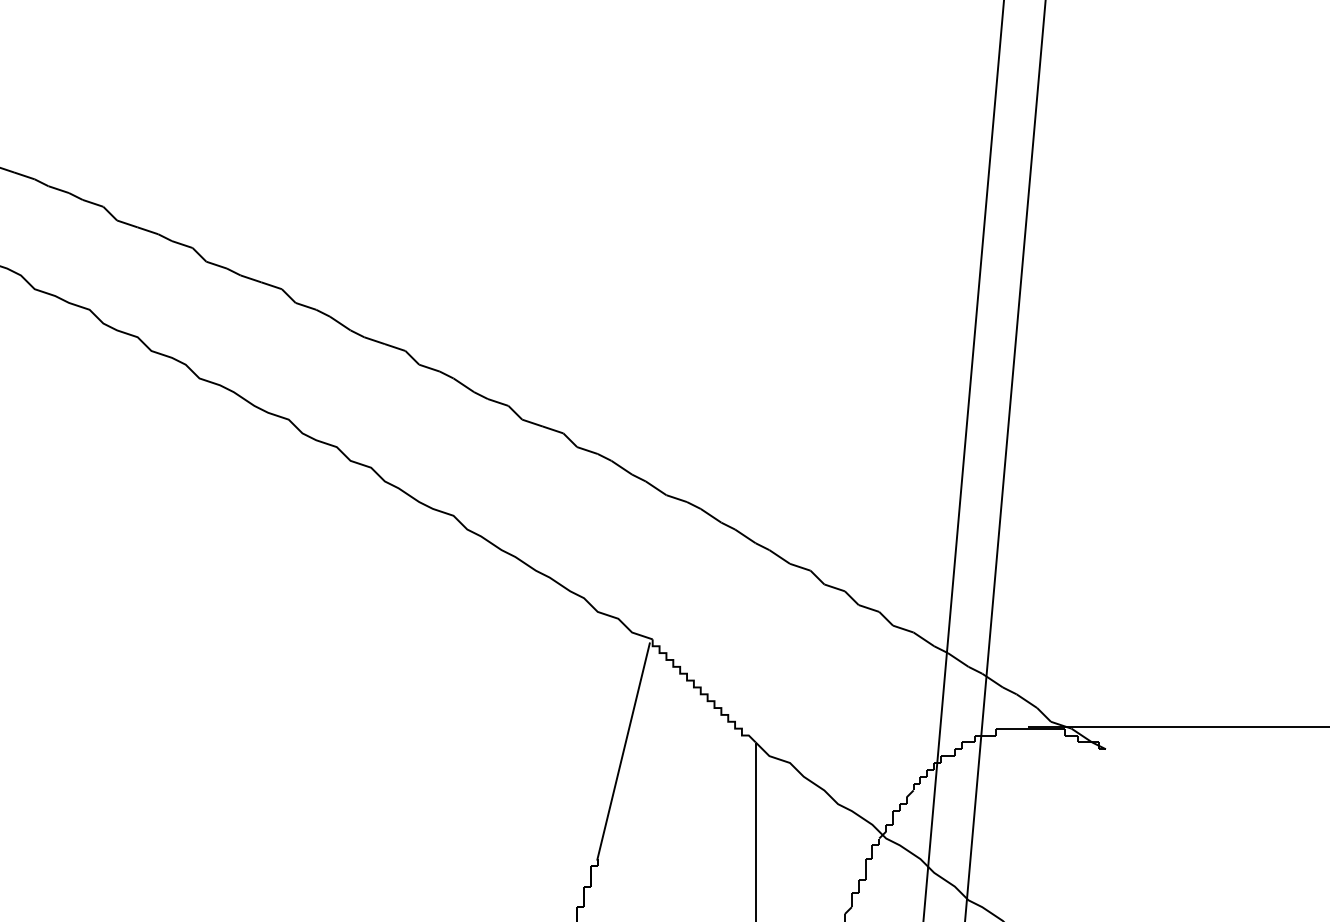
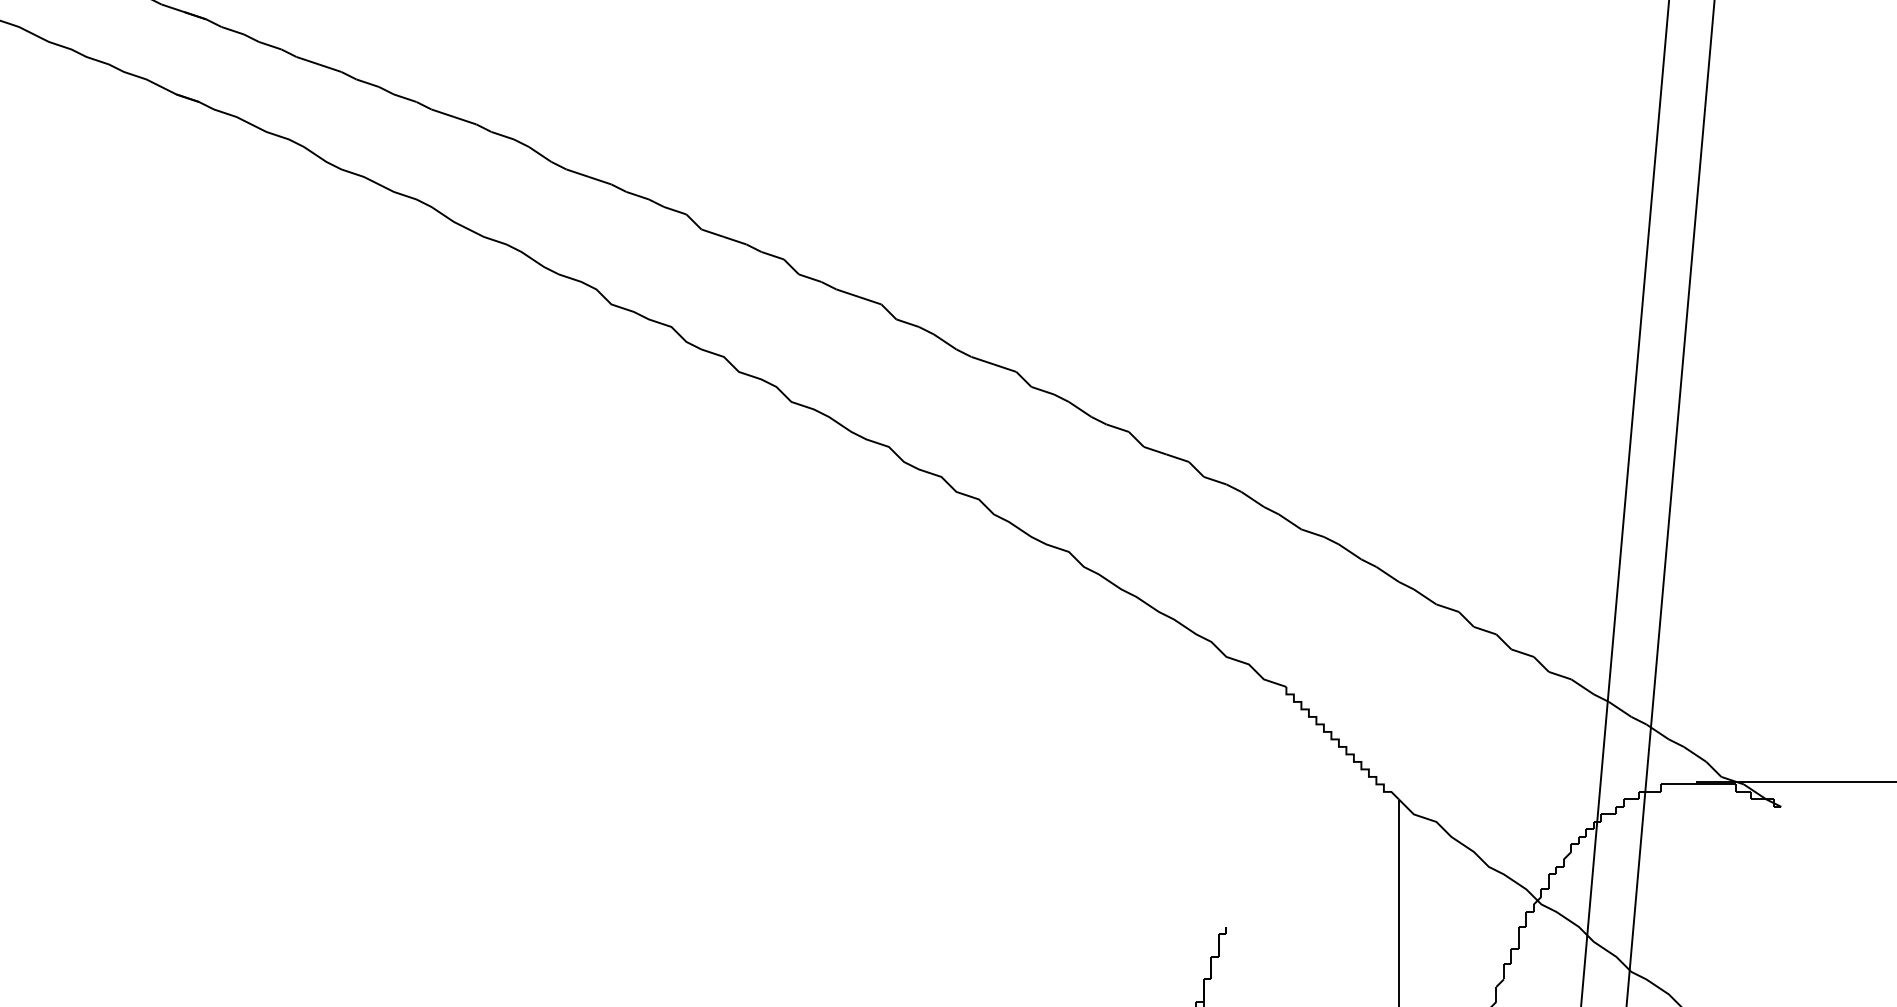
line: (623, 751) -> (1254, 809), removed

